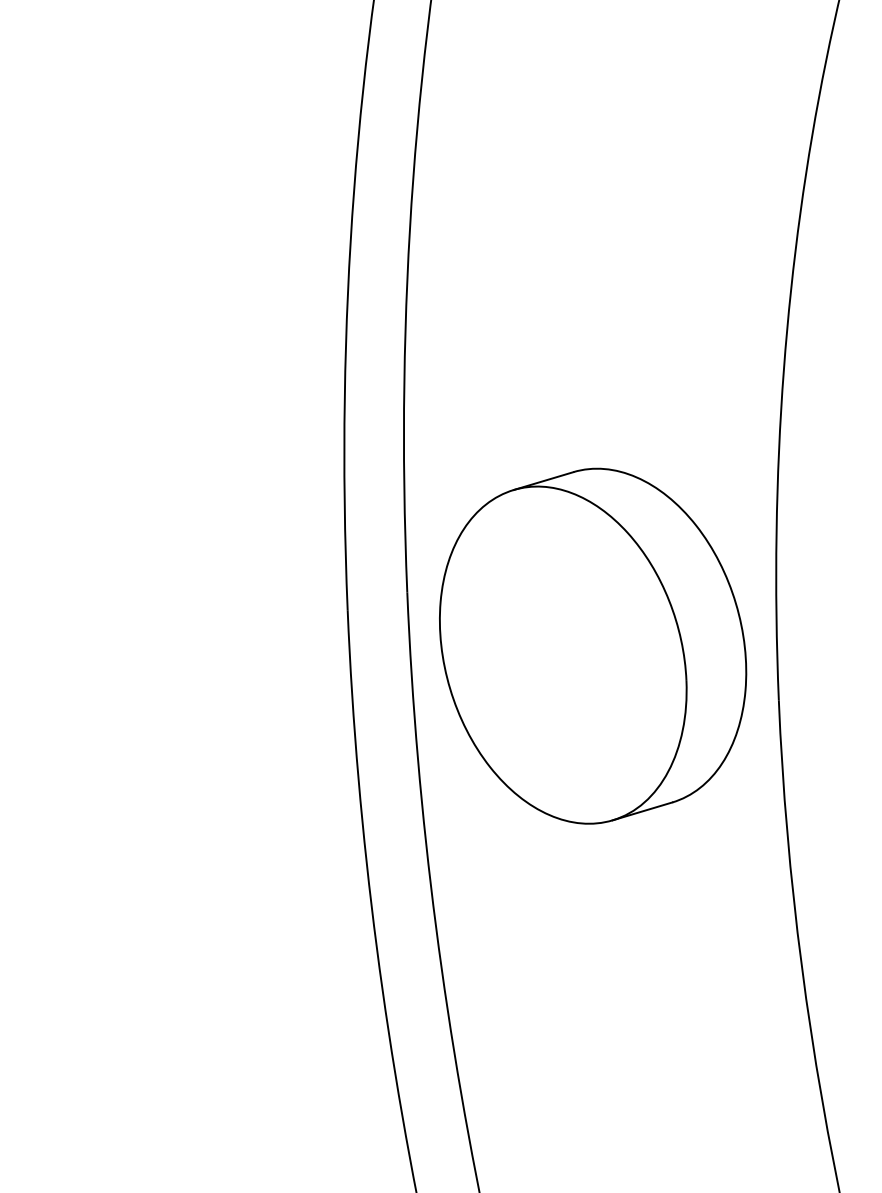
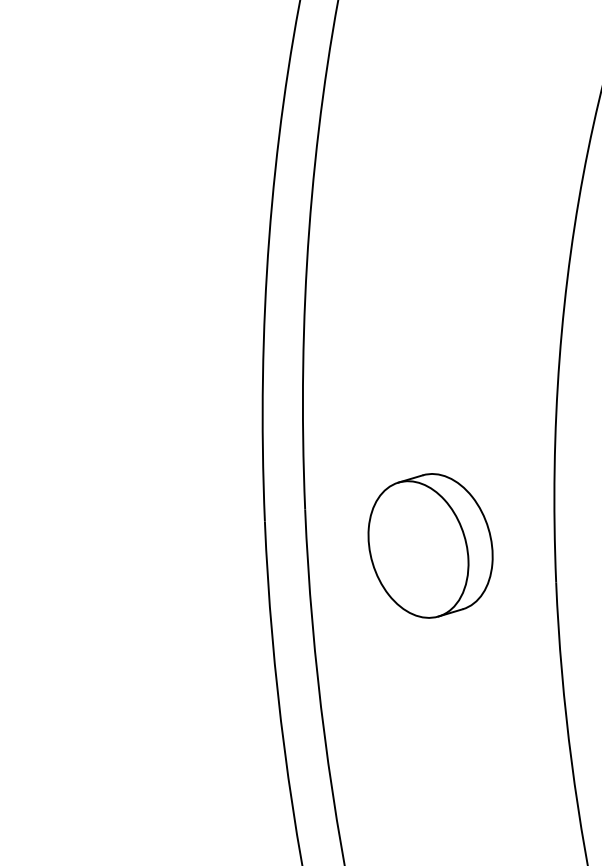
part: (592, 645) -> (430, 545), size x0.6

